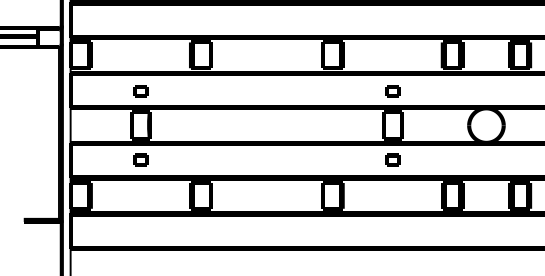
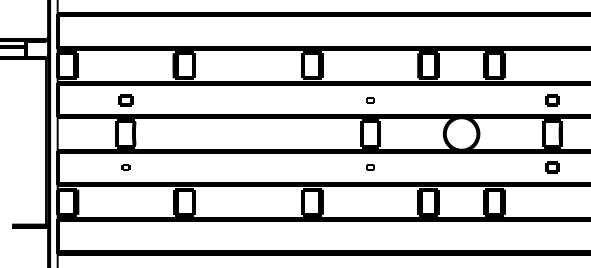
part: (392, 91) -> (370, 100), size x0.6
part: (140, 160) -> (125, 167), size x0.6
part: (392, 160) -> (370, 167), size x0.6

